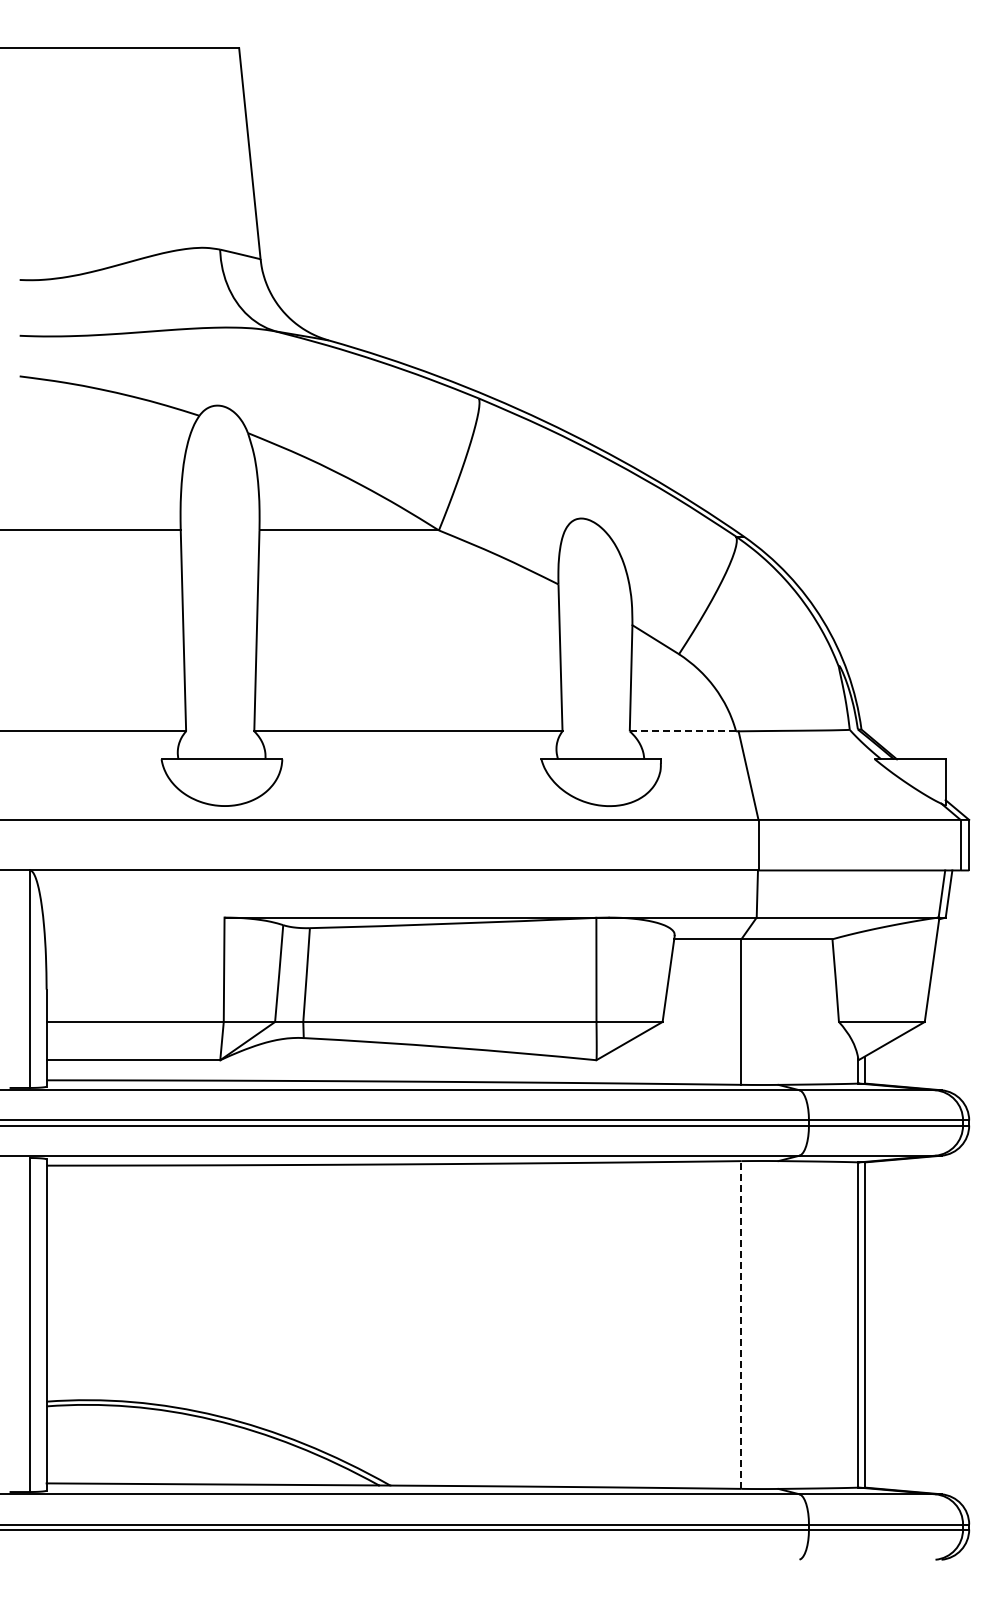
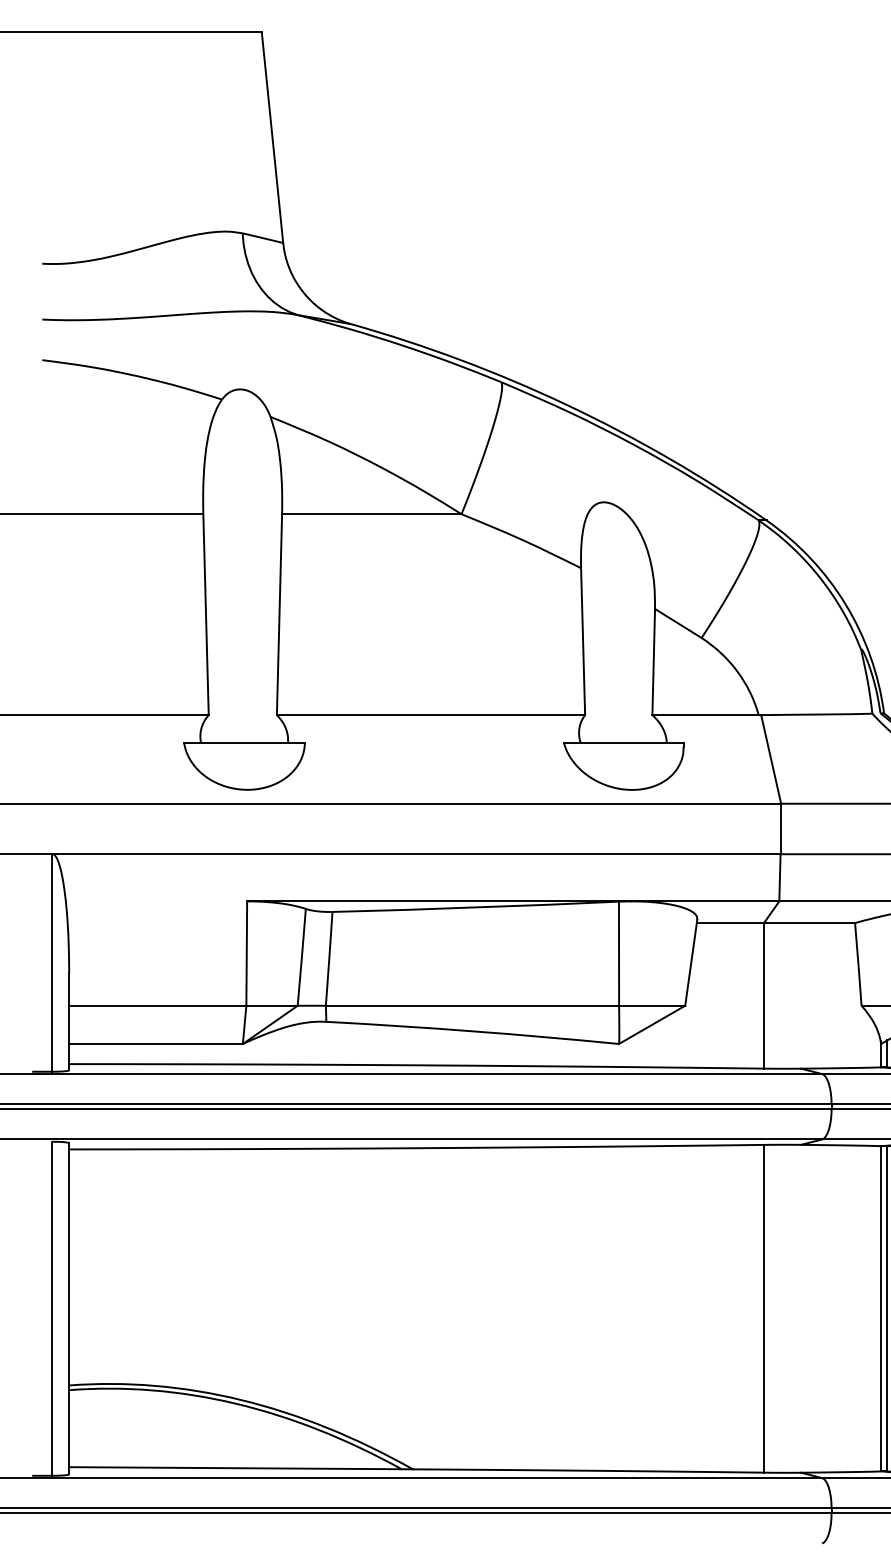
line: (683, 731) -> (706, 715), dashed -> solid
line: (741, 1325) -> (764, 1309), dashed -> solid

